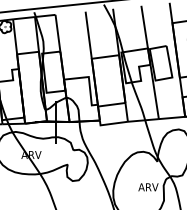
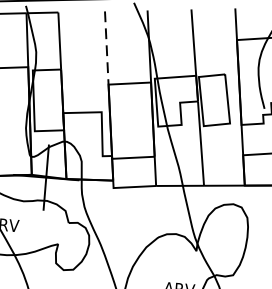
line: (88, 35) -> (106, 48), solid -> dashed

